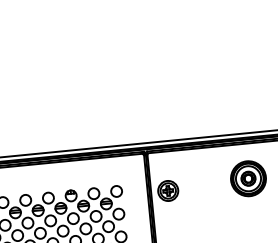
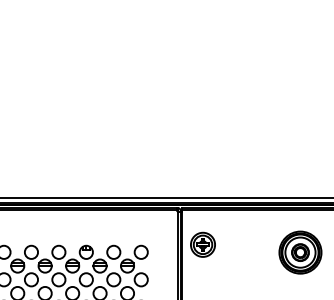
part: (167, 190) -> (202, 244), moved

